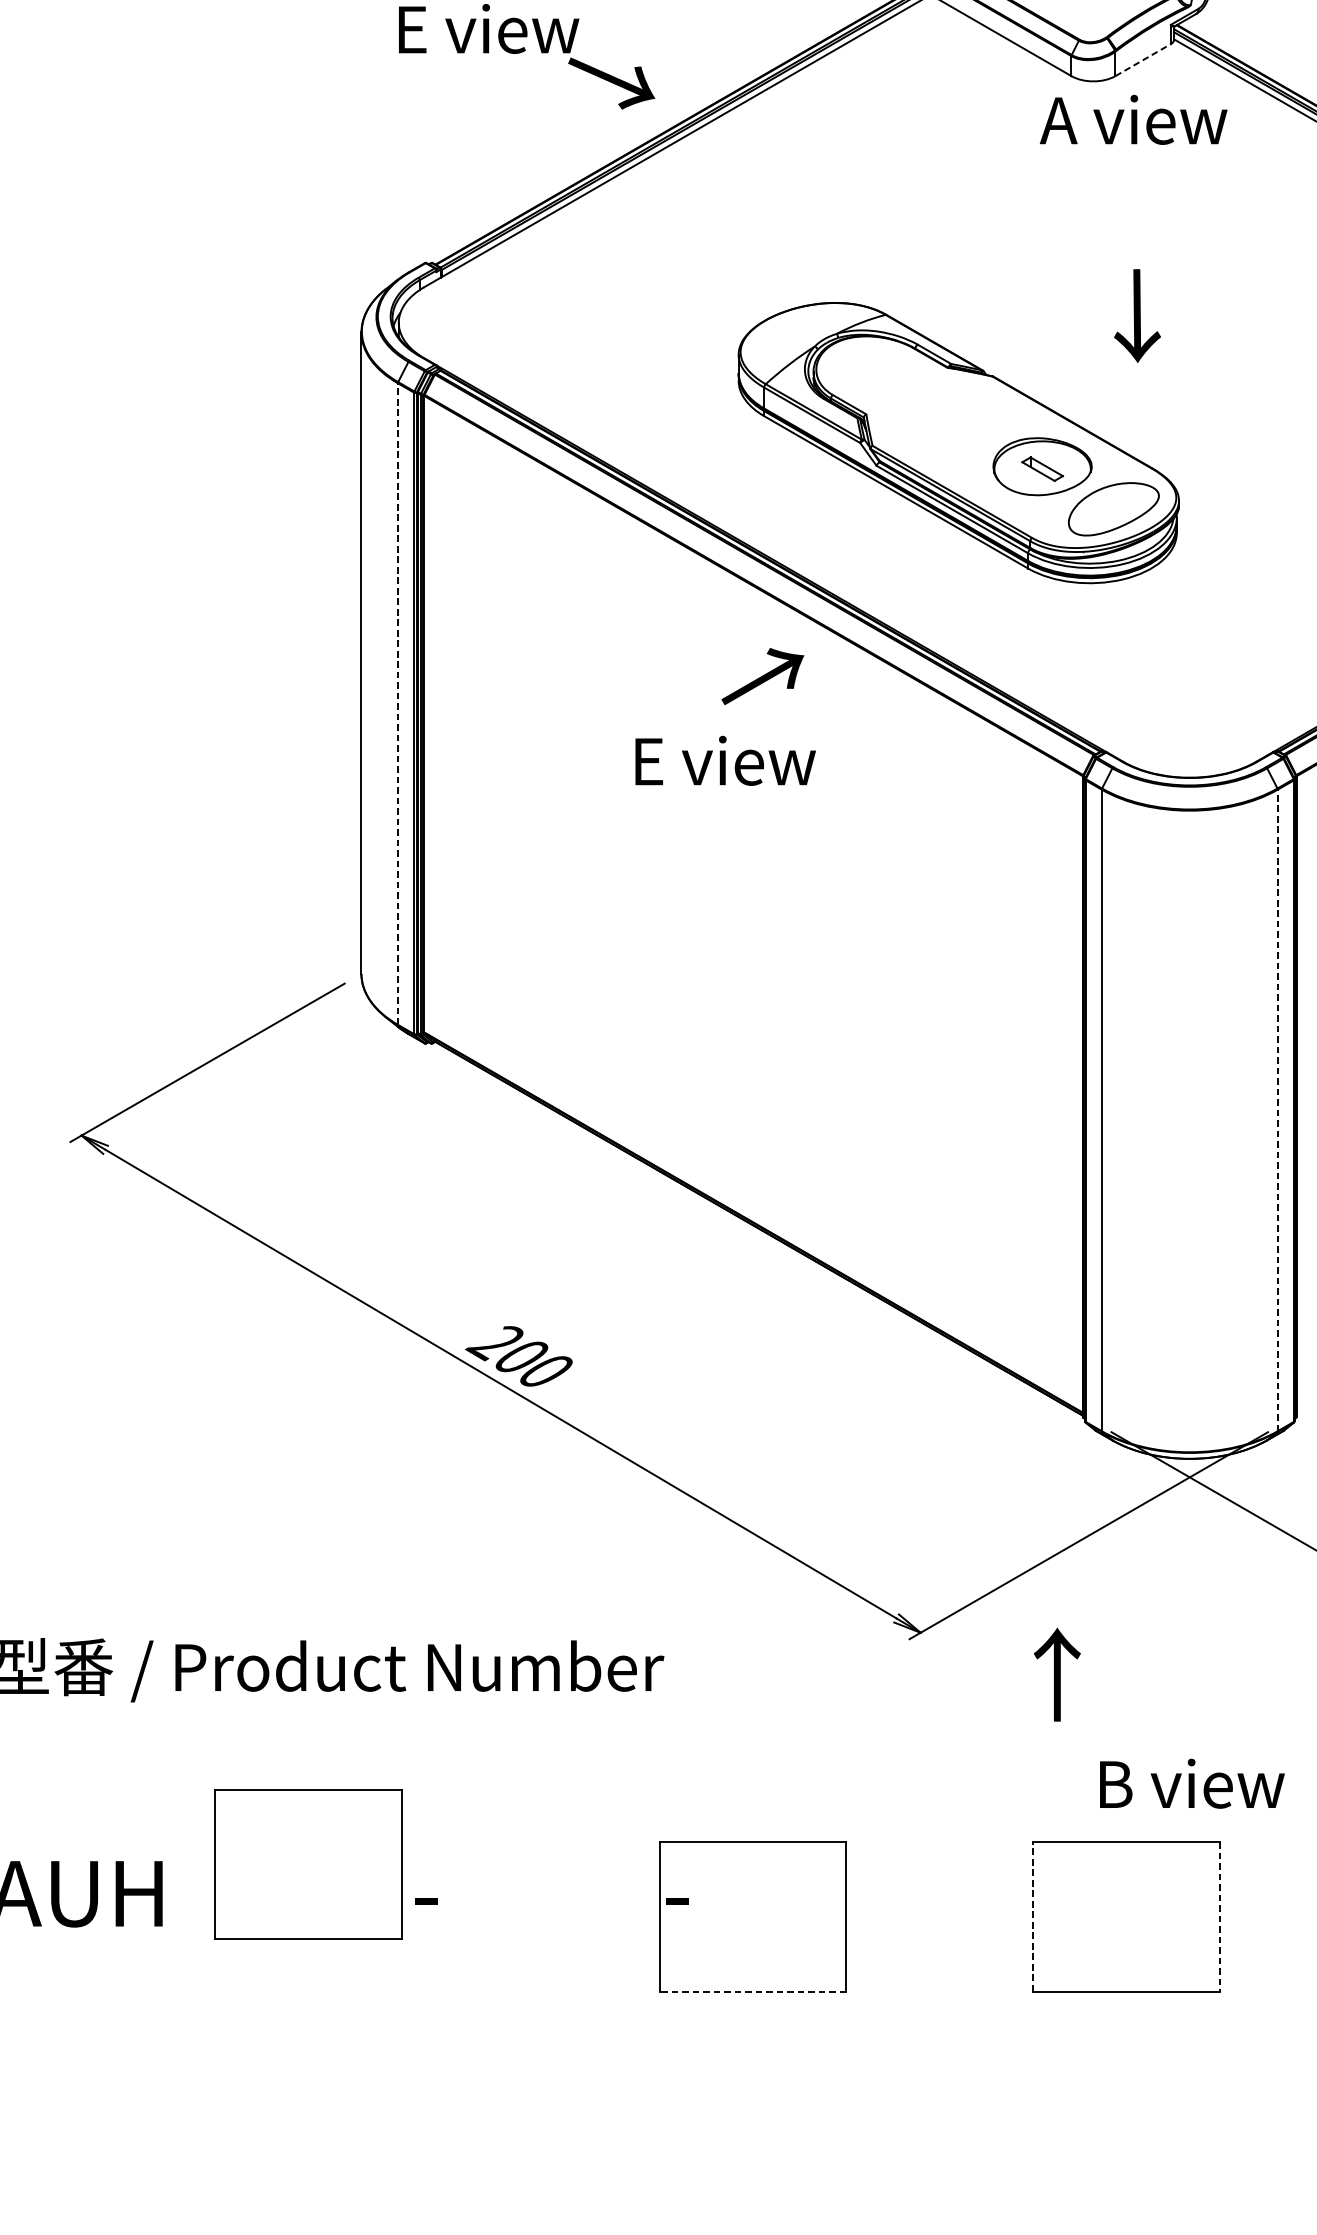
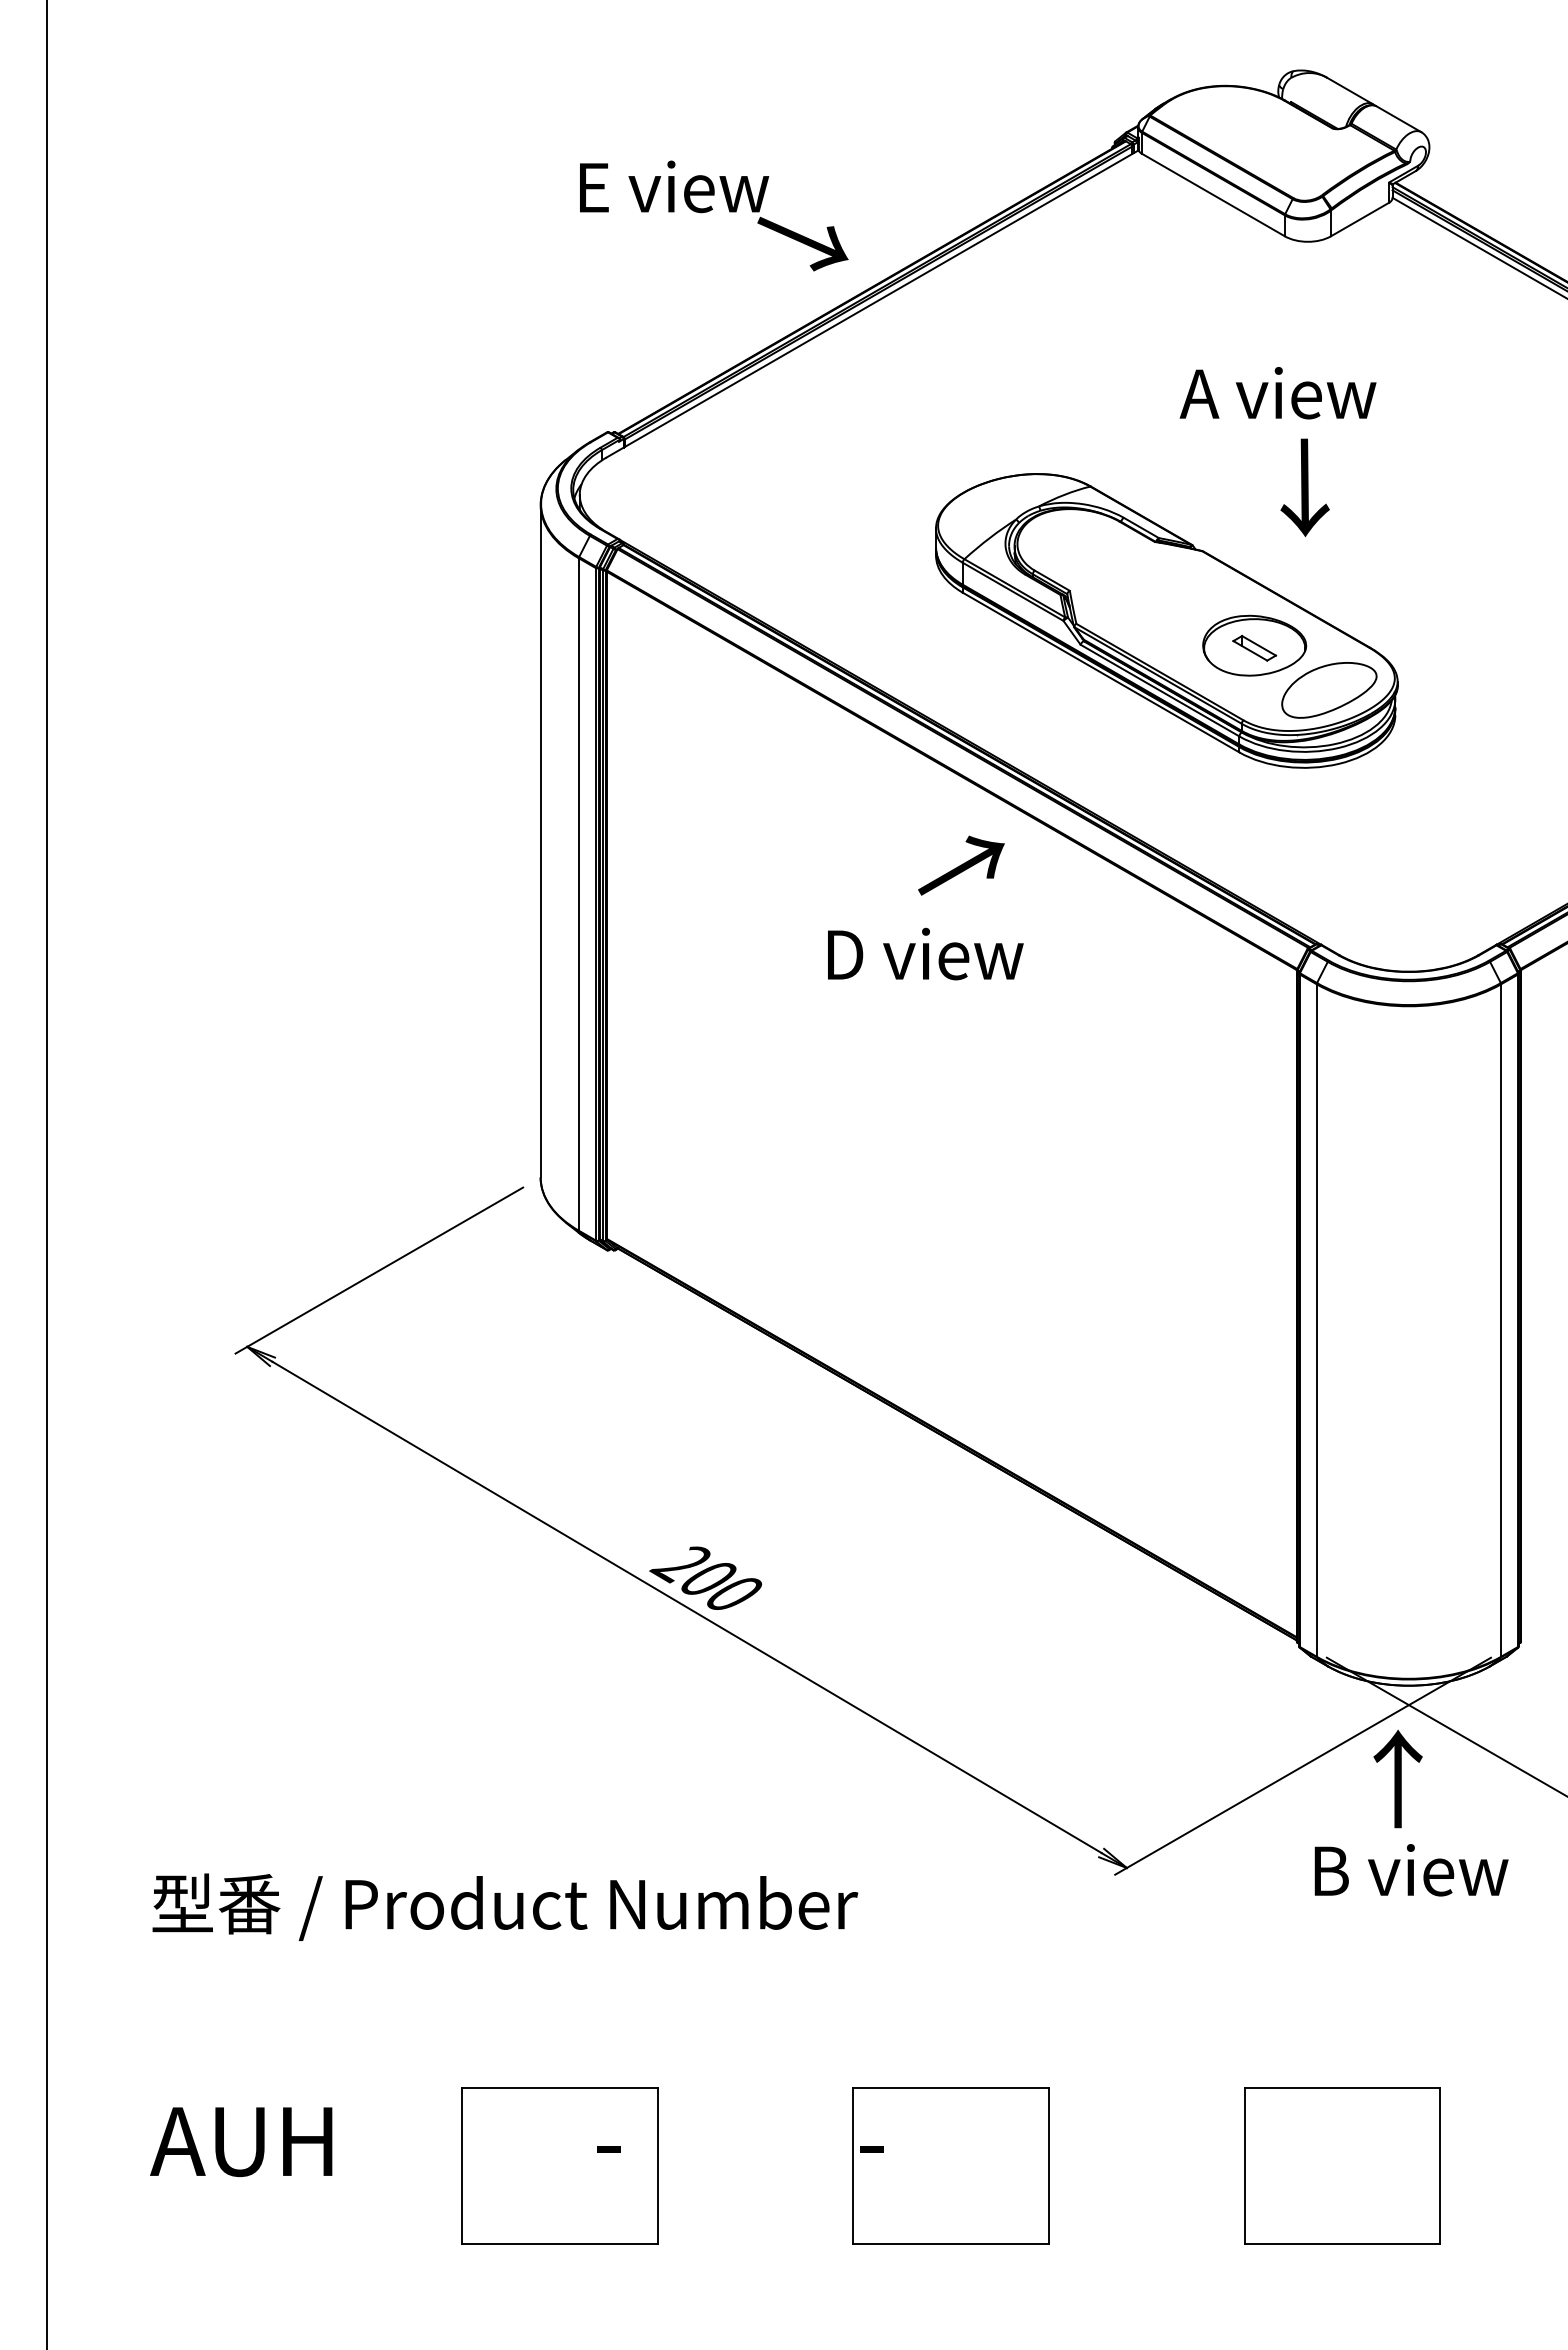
line: (1143, 60) -> (1360, 219), dashed -> solid
text: (1133, 120) -> (1277, 393), moved
text: (1136, 315) -> (1304, 487), moved
line: (397, 703) -> (578, 893), dashed -> solid
text: (731, 760) -> (928, 953), E view -> D view
line: (1278, 1109) -> (1501, 1319), dashed -> solid
text: (1056, 1674) -> (1397, 1778), moved
text: (1192, 1783) -> (1411, 1870), moved
part: (307, 1864) -> (559, 2165), moved
line: (1032, 1916) -> (1244, 2165), dashed -> solid
line: (1219, 1917) -> (1440, 2166), dashed -> solid
line: (753, 1991) -> (951, 2244), dashed -> solid

